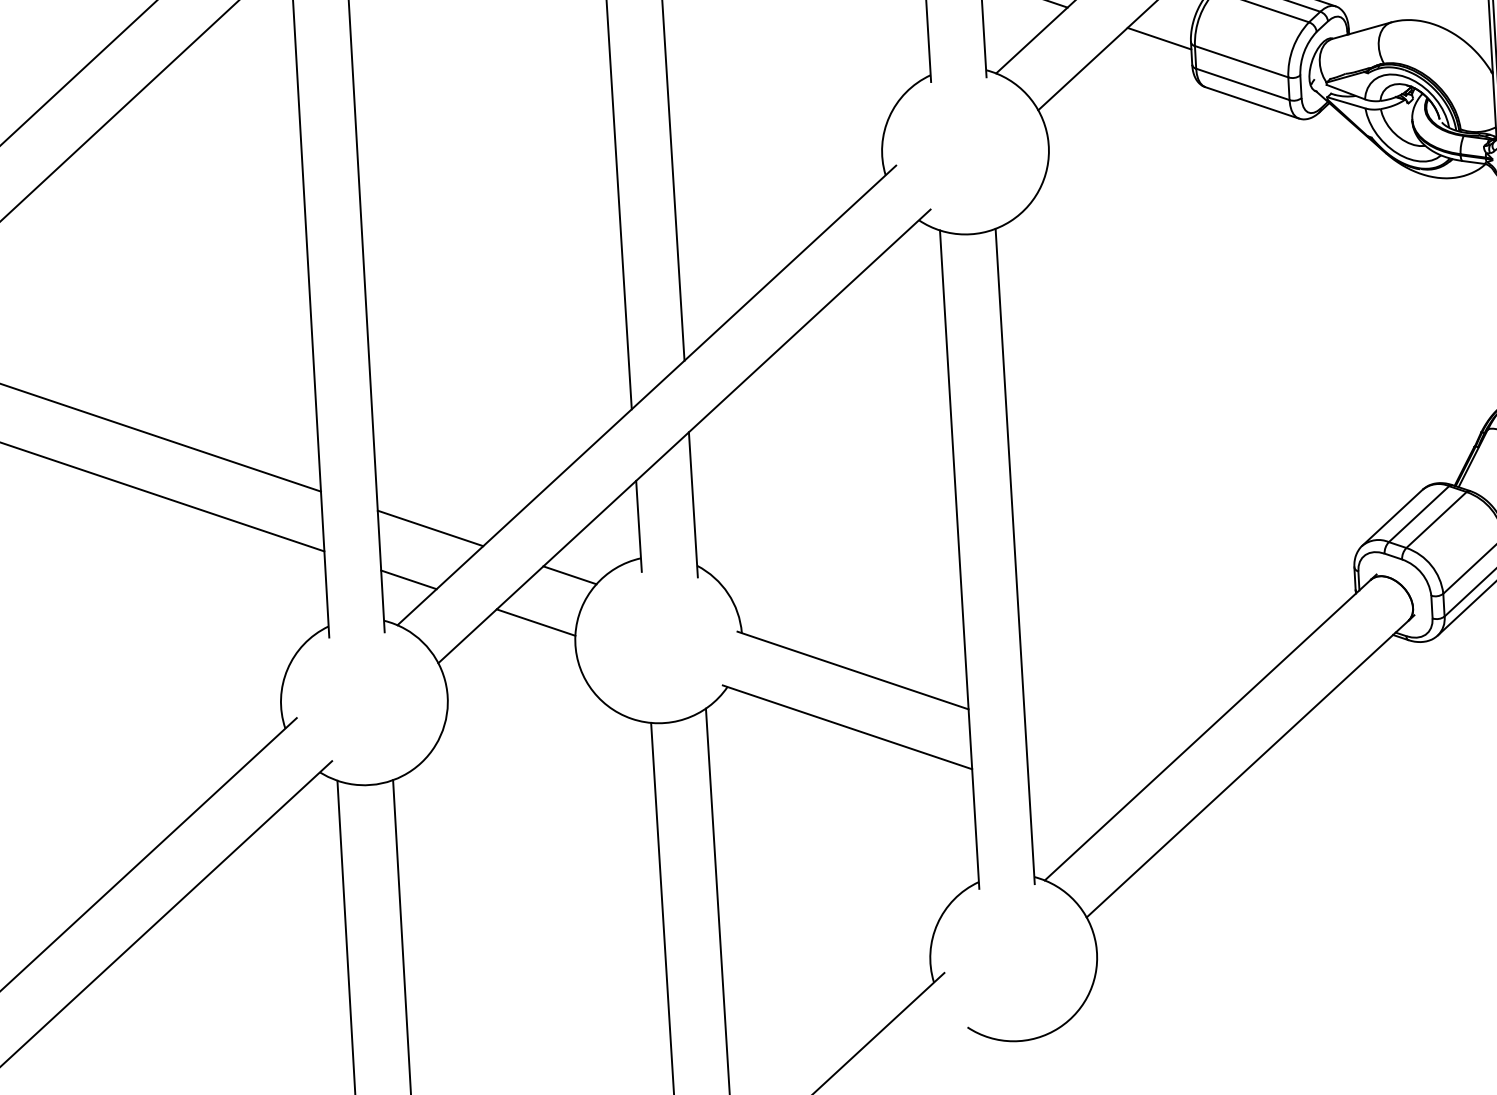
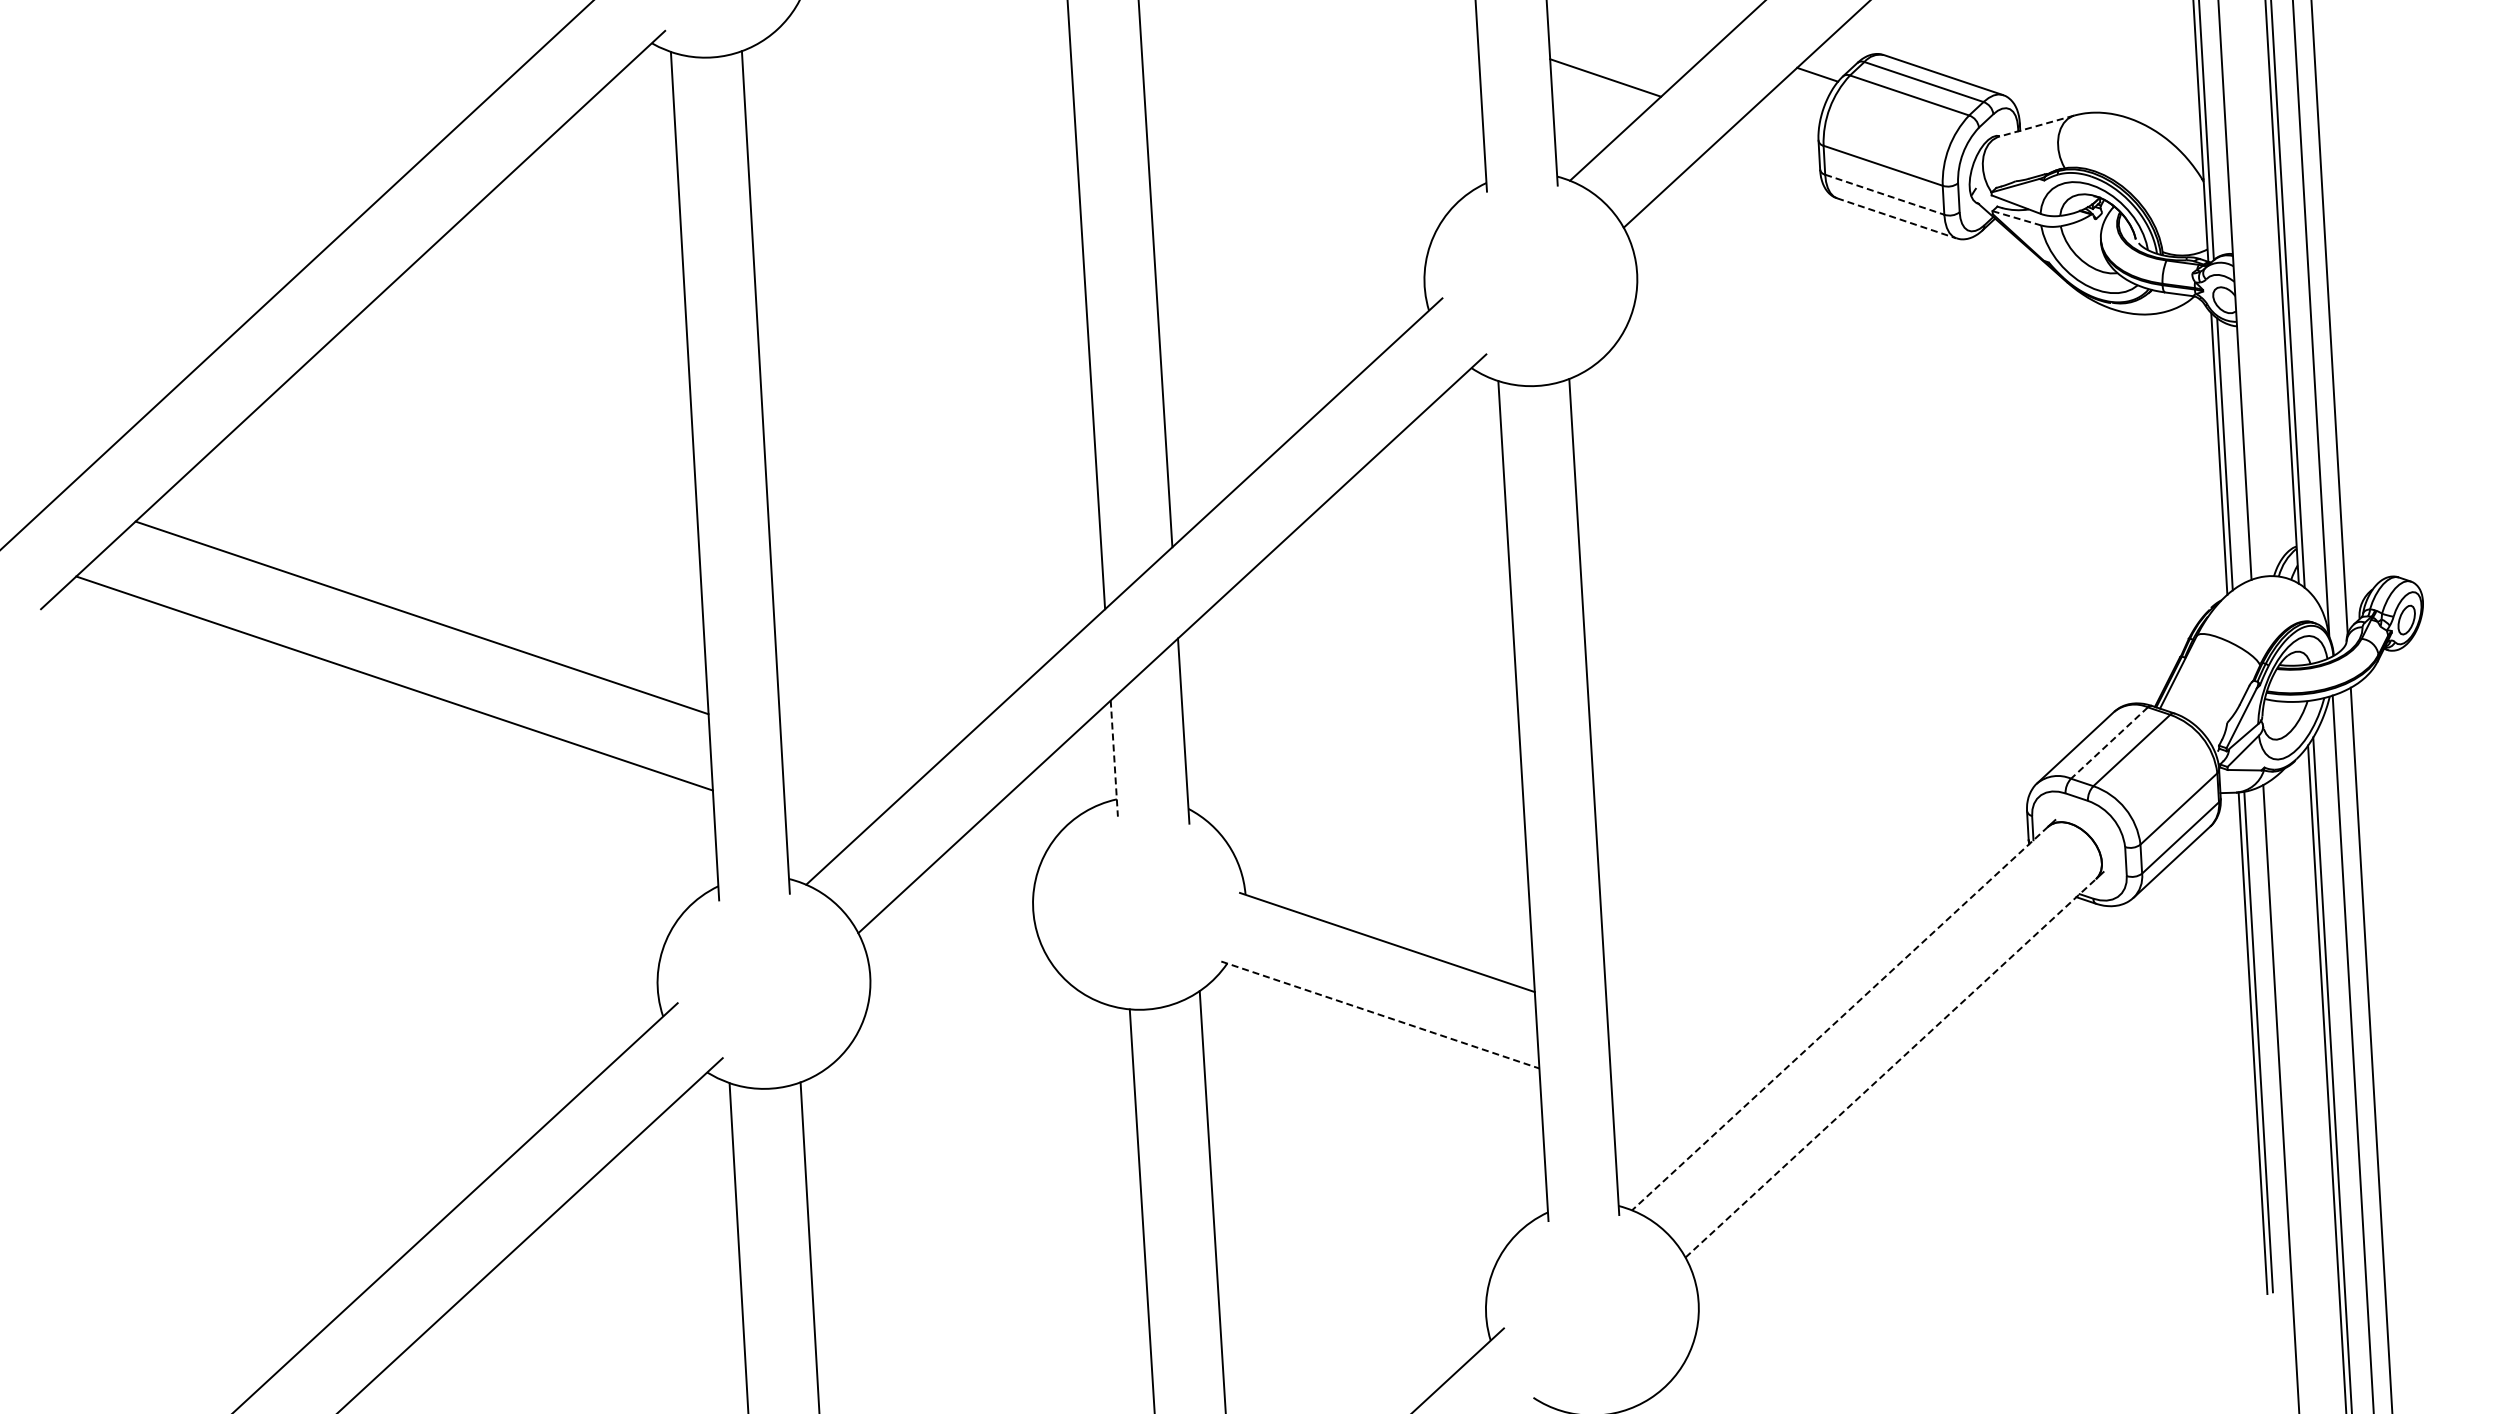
line: (1361, 30) -> (2036, 126), solid -> dashed
line: (1159, 38) -> (1778, 136), removed
line: (1242, 84) -> (1884, 194), solid -> dashed
line: (1252, 103) -> (1896, 218), solid -> dashed
line: (1346, 103) -> (2017, 218), solid -> dashed
line: (1419, 514) -> (2109, 743), solid -> dashed
line: (430, 527) -> (848, 760), removed
line: (639, 527) -> (1114, 759), solid -> dashed
line: (570, 574) -> (1026, 820), removed
line: (408, 579) -> (820, 826), removed
line: (535, 622) -> (982, 881), removed
line: (847, 727) -> (1380, 1015), solid -> dashed
line: (1207, 730) -> (1839, 1018), solid -> dashed
line: (1248, 768) -> (1891, 1067), solid -> dashed

